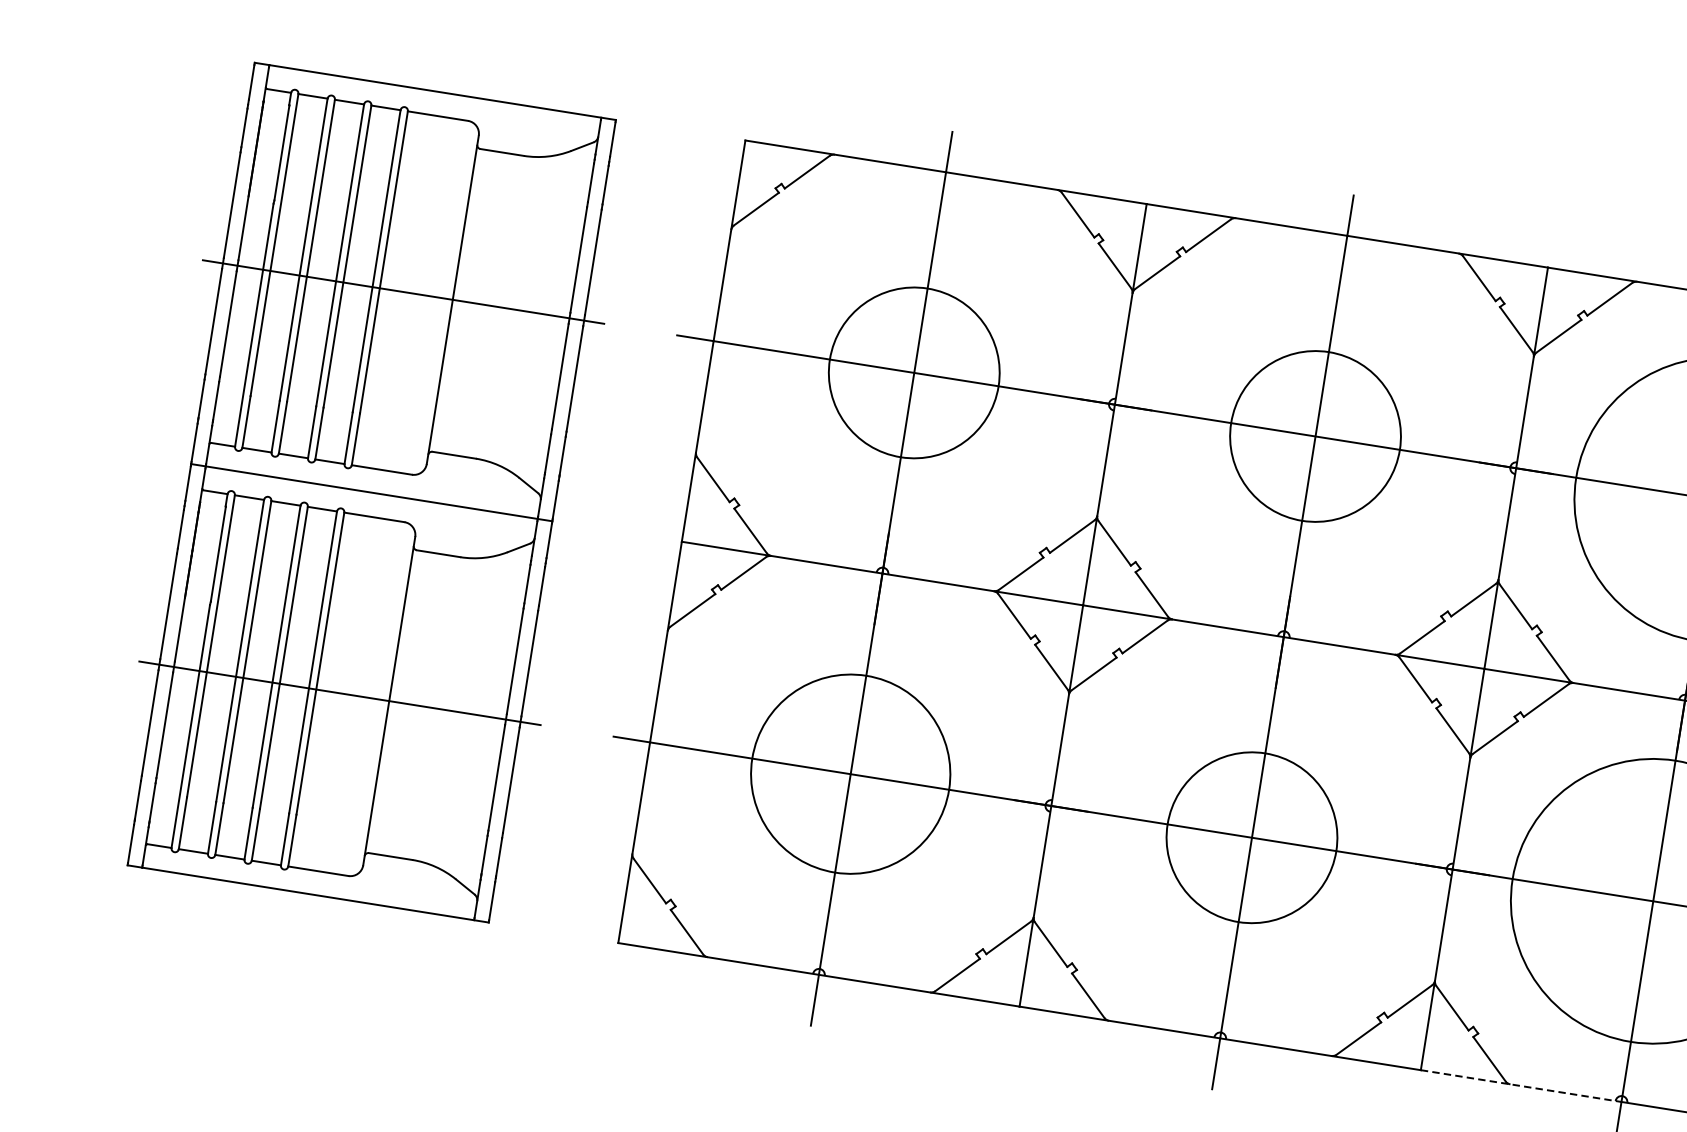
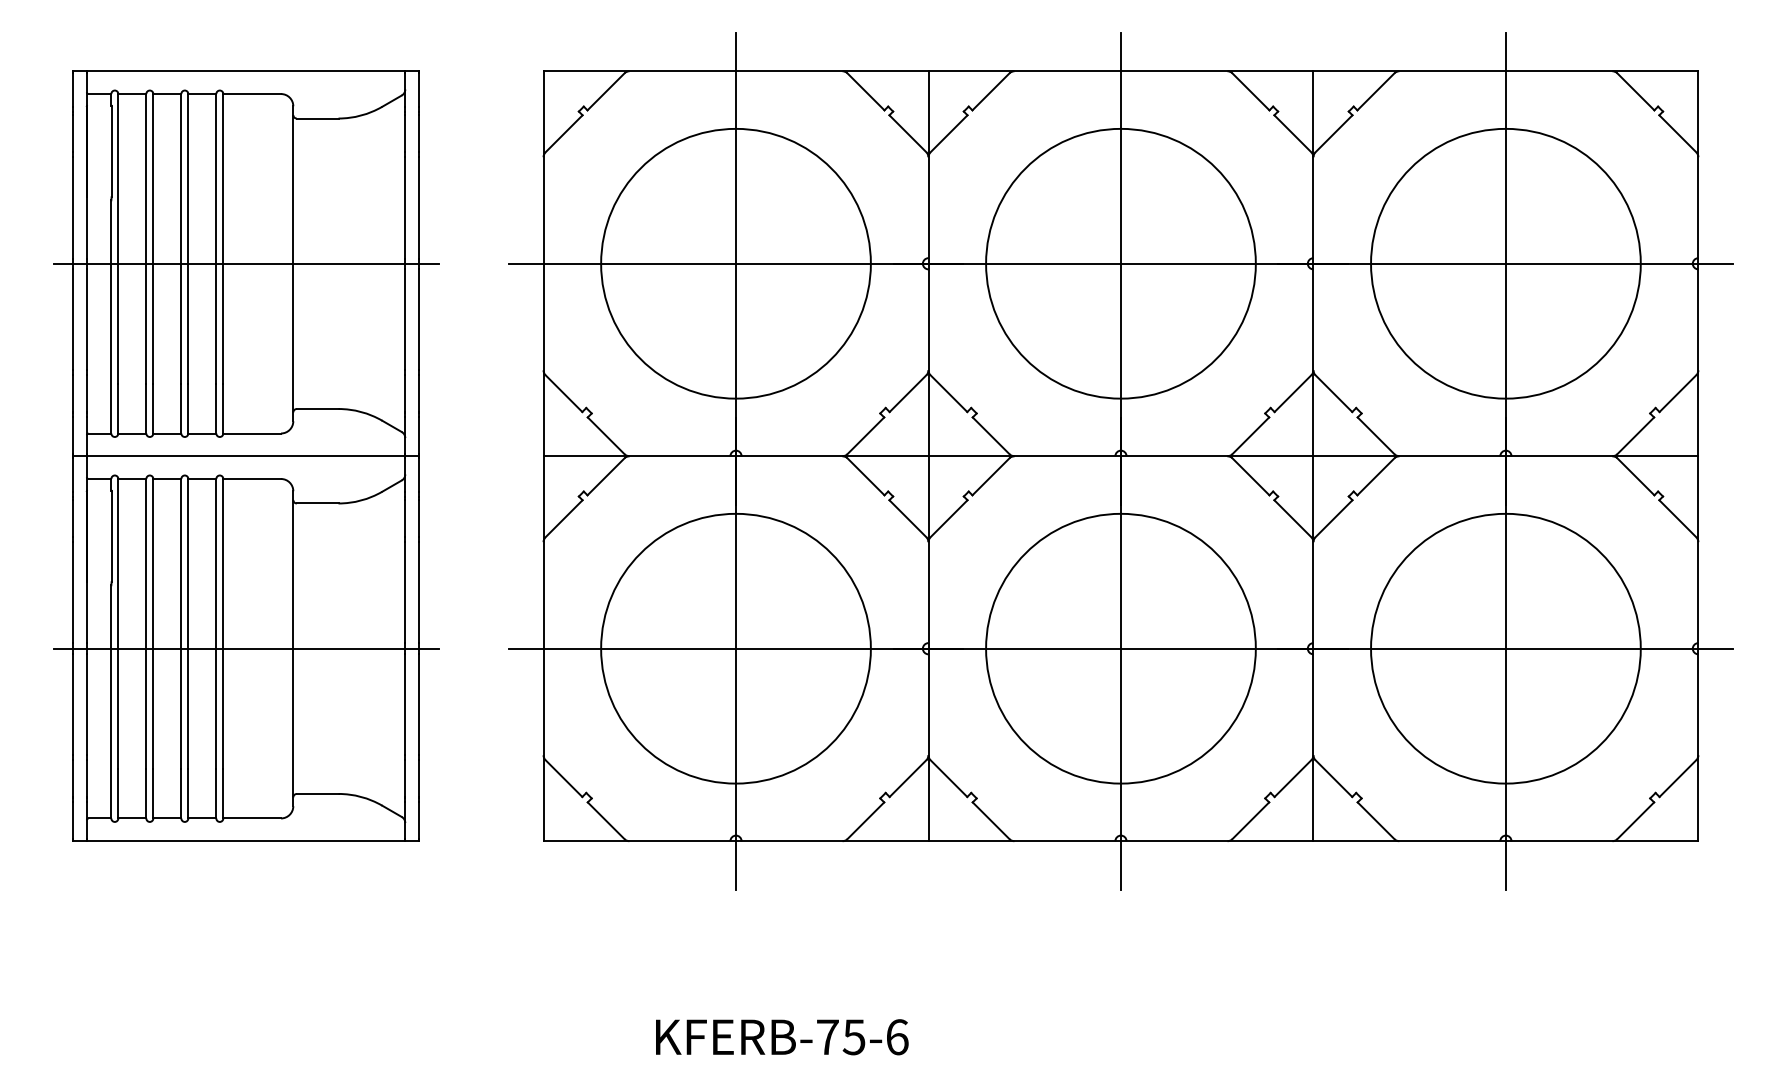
circle: (913, 372) -> (735, 263), size x1.67
circle: (1315, 436) -> (1120, 263), size x1.67
circle: (850, 773) -> (735, 648), size x1.43
circle: (1251, 837) -> (1120, 648), size x1.67
line: (1521, 1086) -> (1410, 841), dashed -> solid

